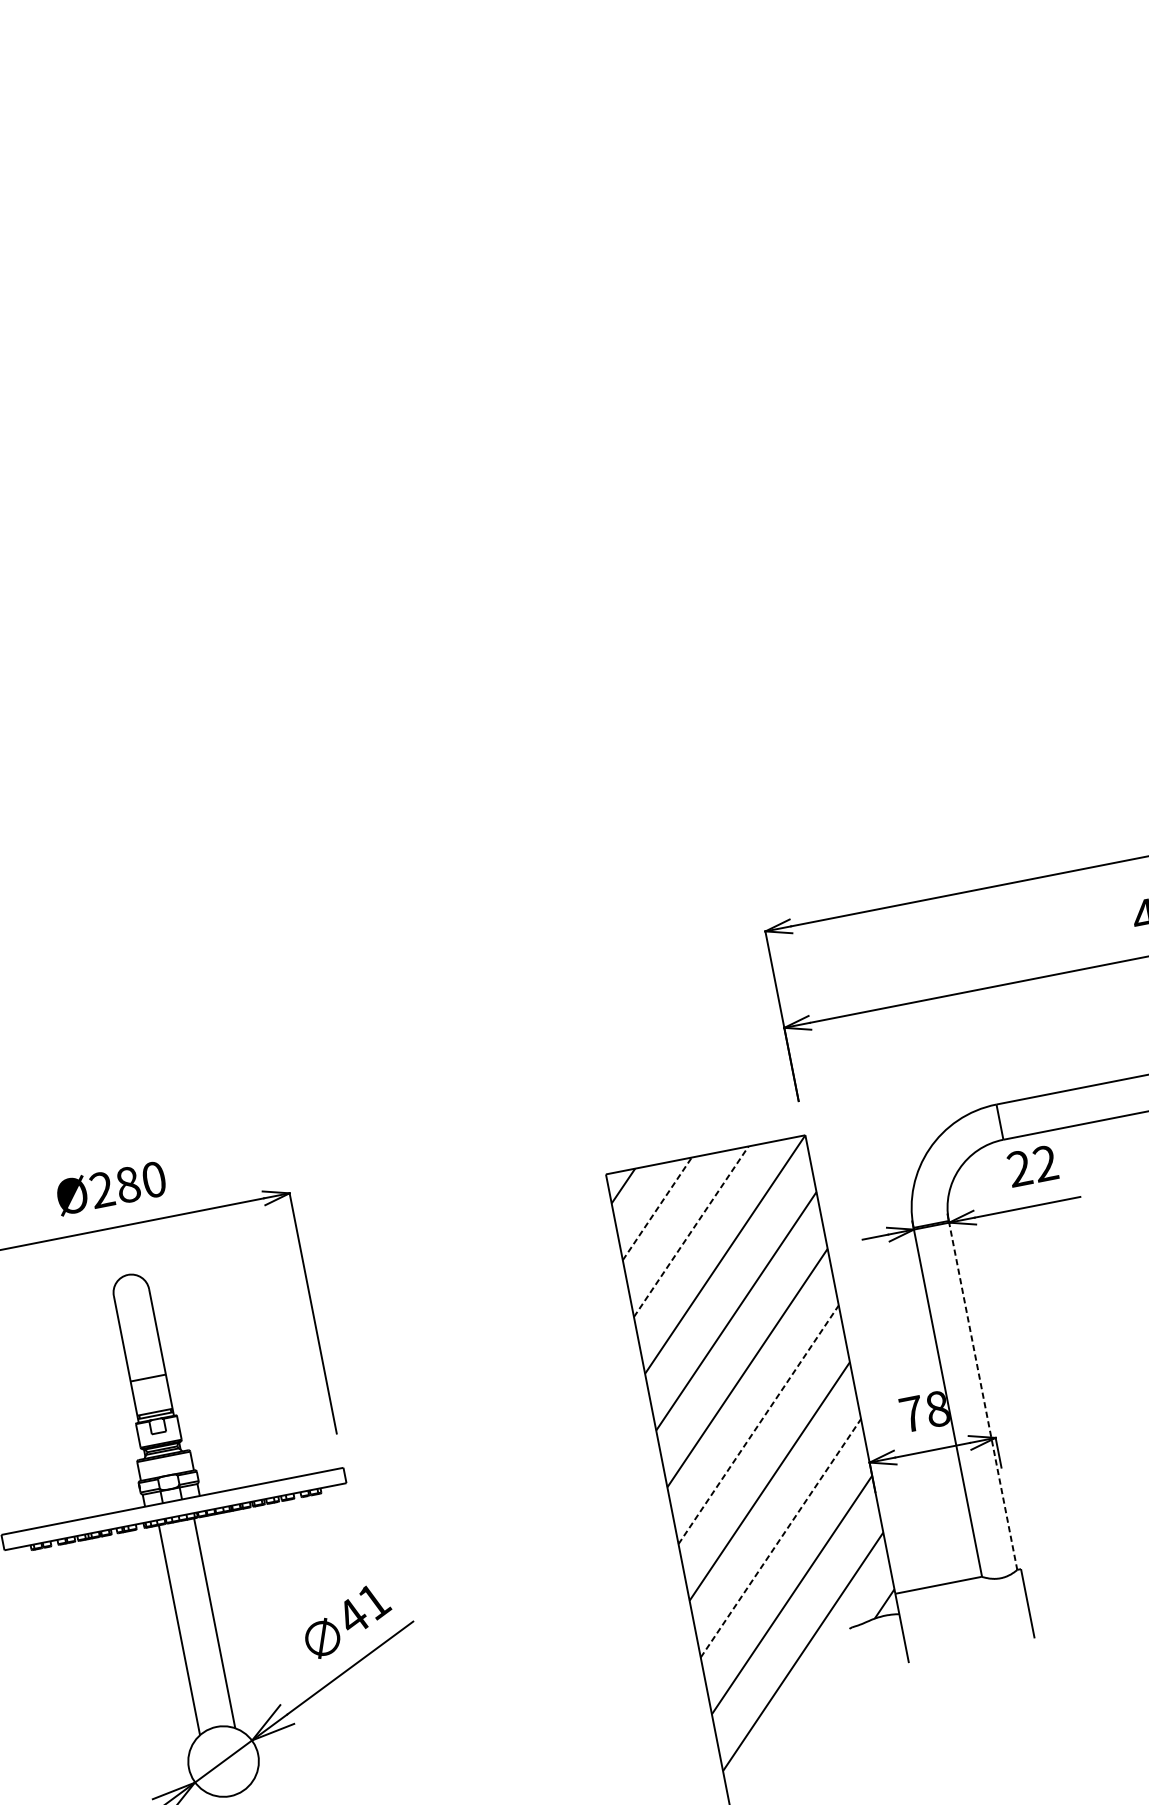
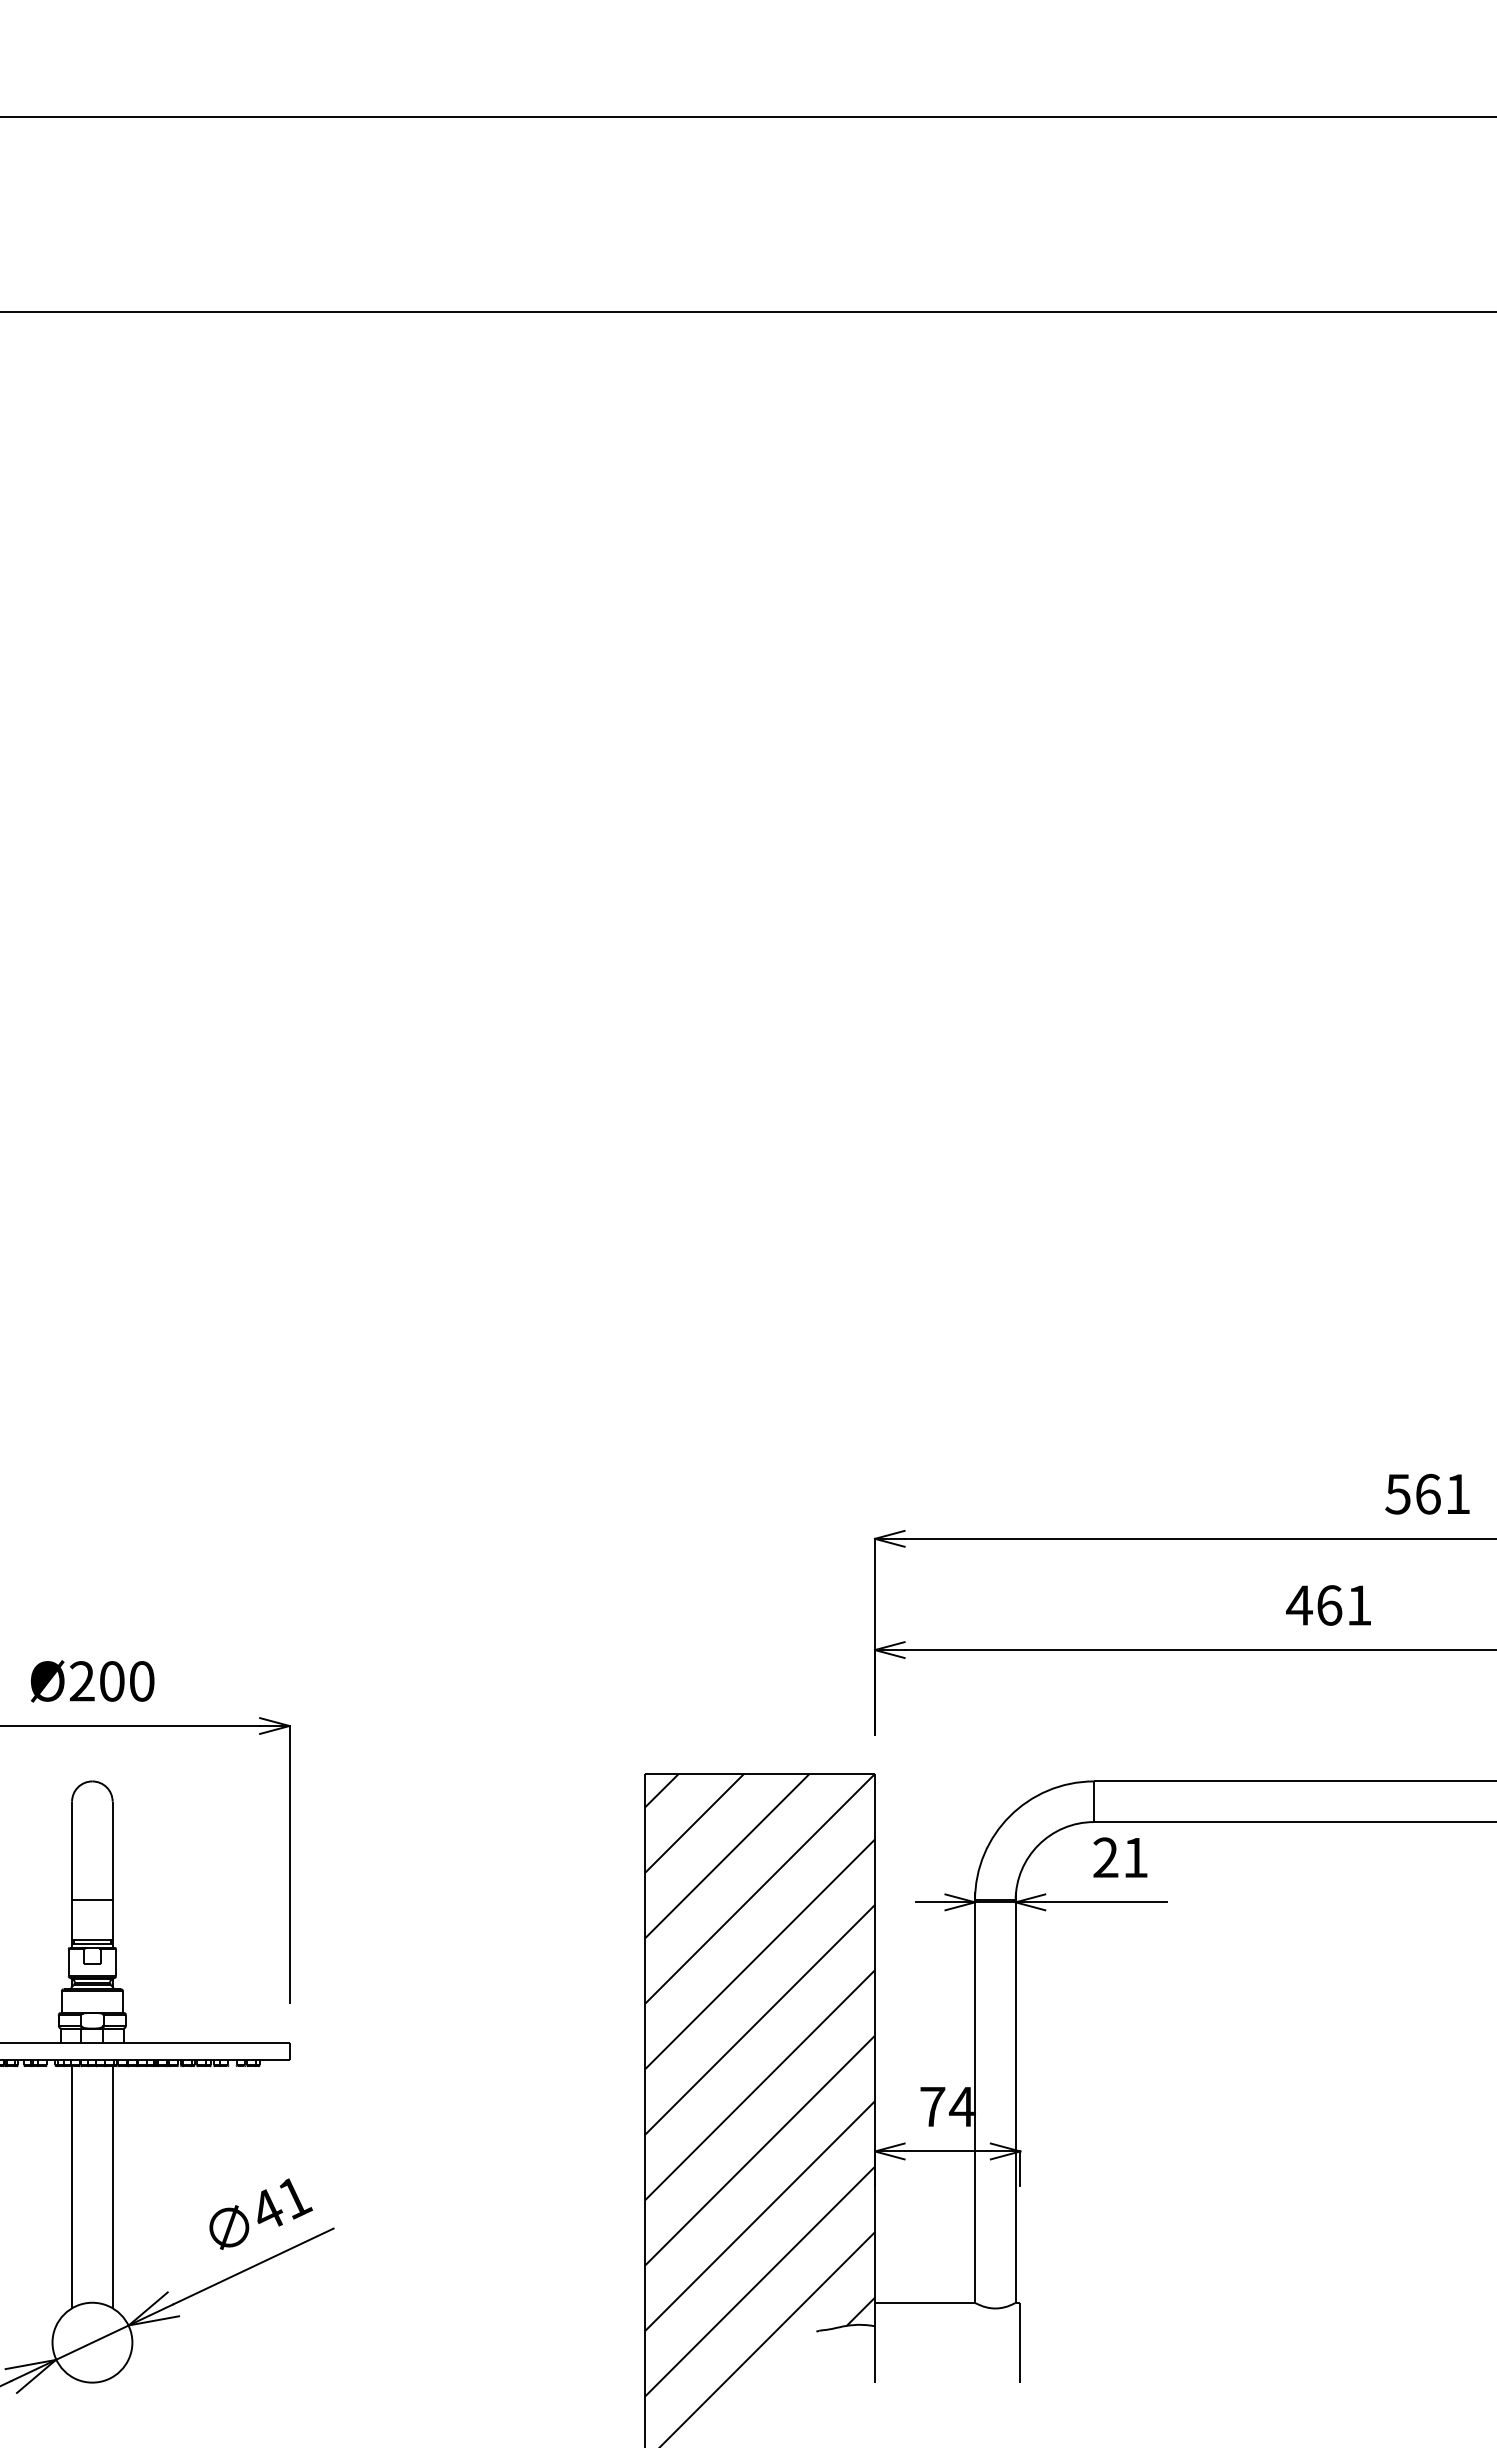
text: (1045, 1163) -> (1135, 1857), 22 -> 21
text: (127, 1185) -> (111, 1681), Ø280 -> Ø200
line: (657, 1208) -> (694, 1823), dashed -> solid
line: (691, 1231) -> (727, 1855), dashed -> solid
line: (983, 1396) -> (1015, 2102), dashed -> solid
text: (936, 1409) -> (960, 2106), 78 -> 74
line: (759, 1424) -> (760, 2085), dashed -> solid
line: (781, 1538) -> (760, 2216), dashed -> solid

